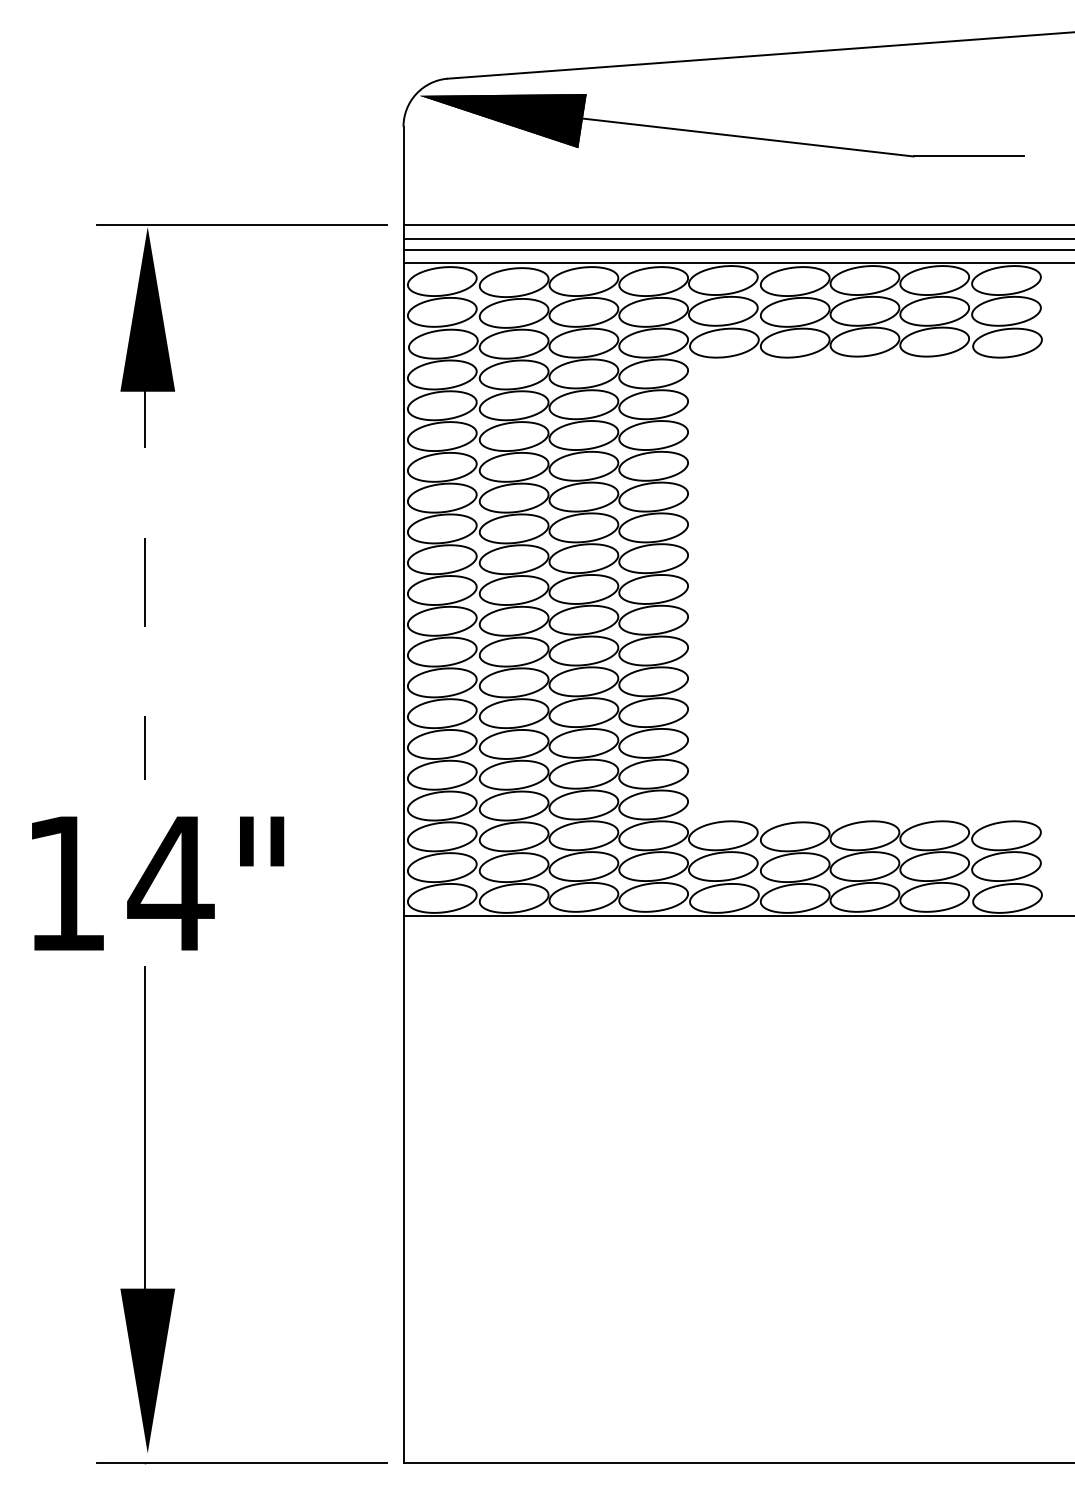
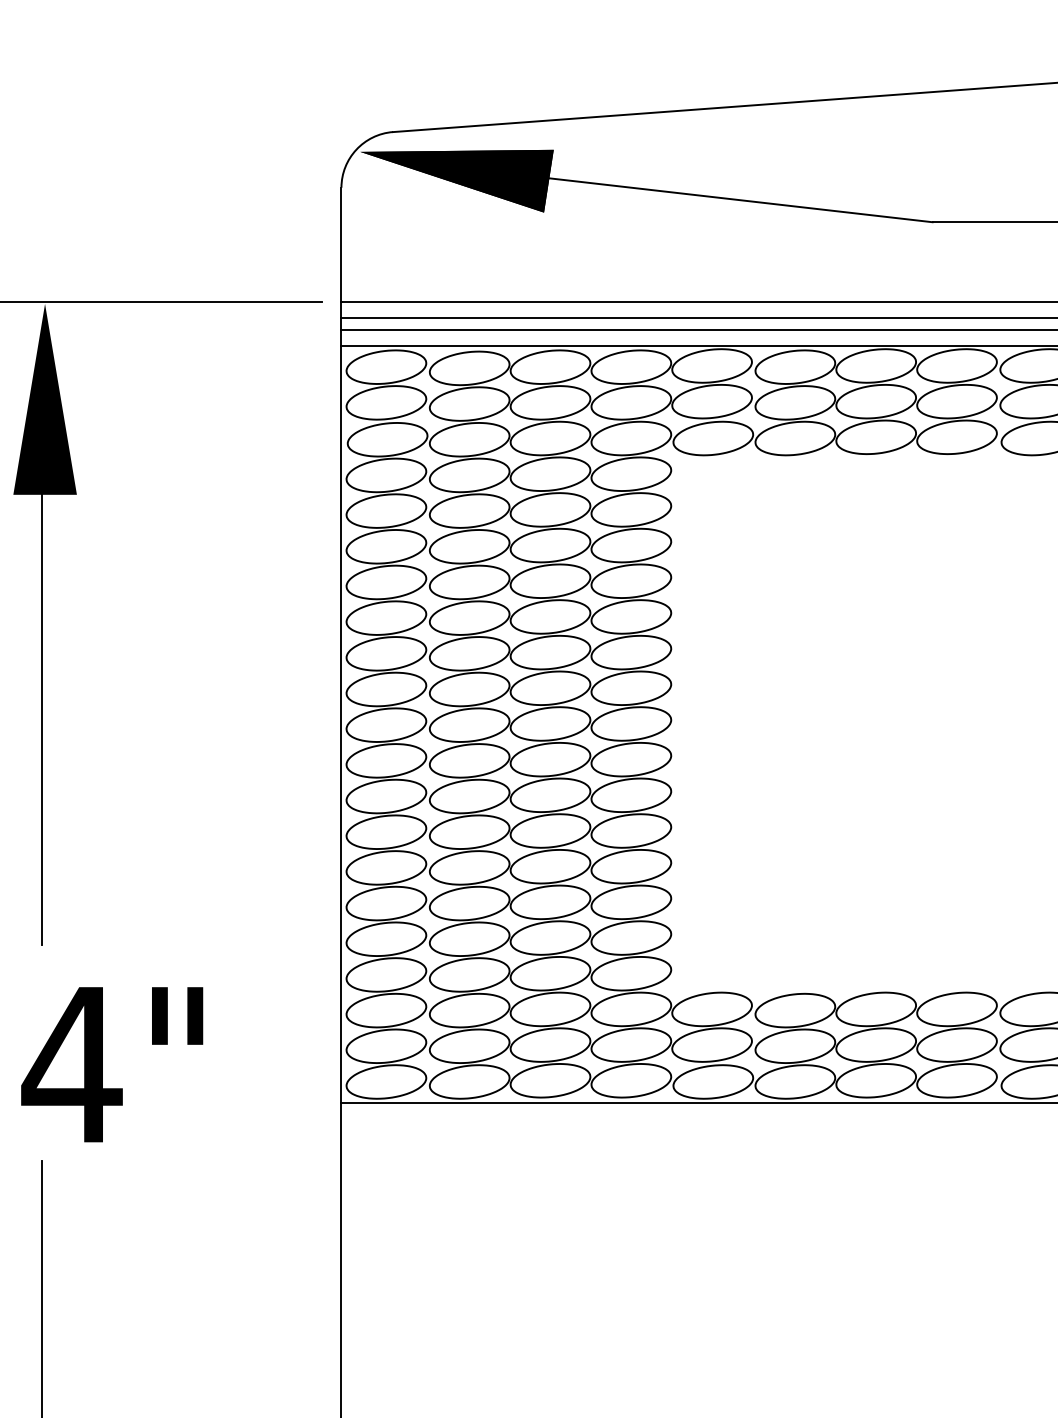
line: (144, 569) -> (41, 700), dashed -> solid

